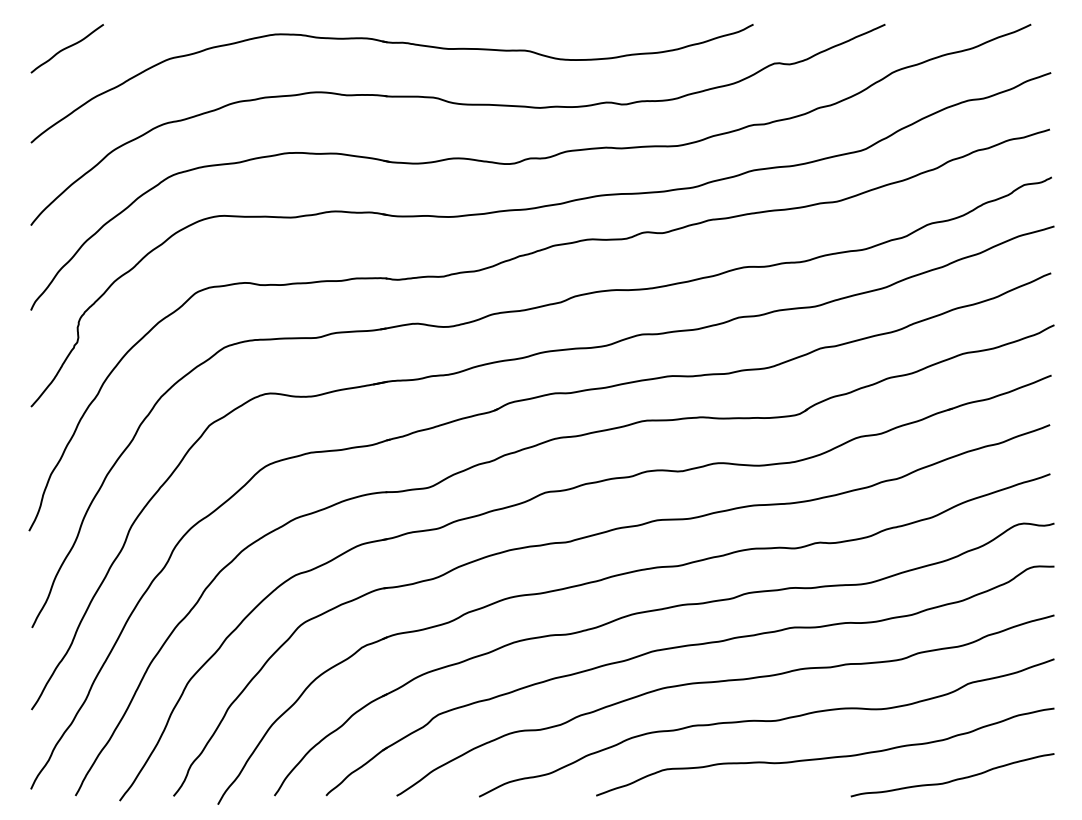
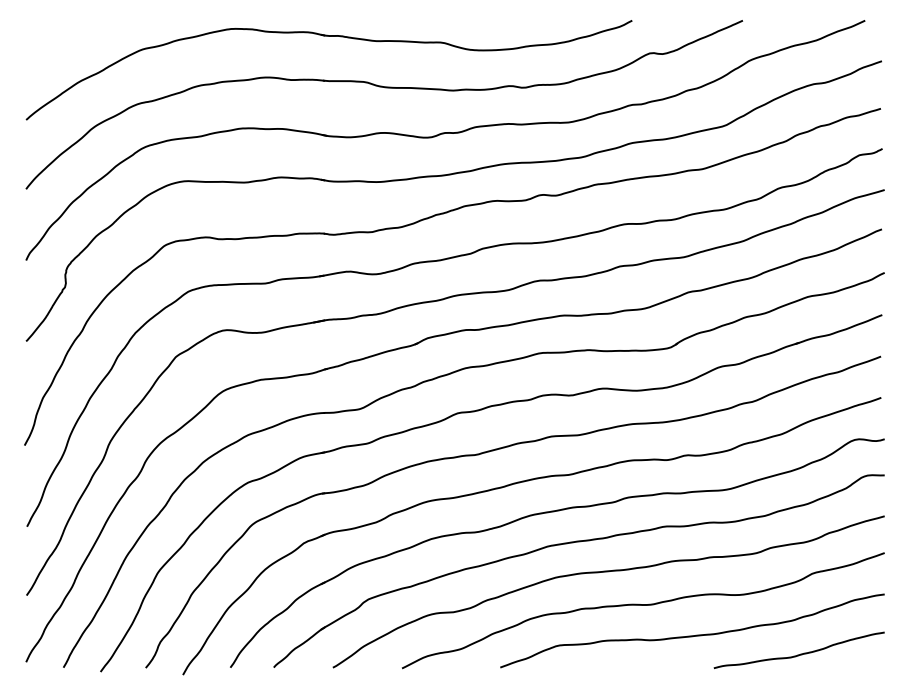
curve: (67, 48) -> (56, 40), removed

